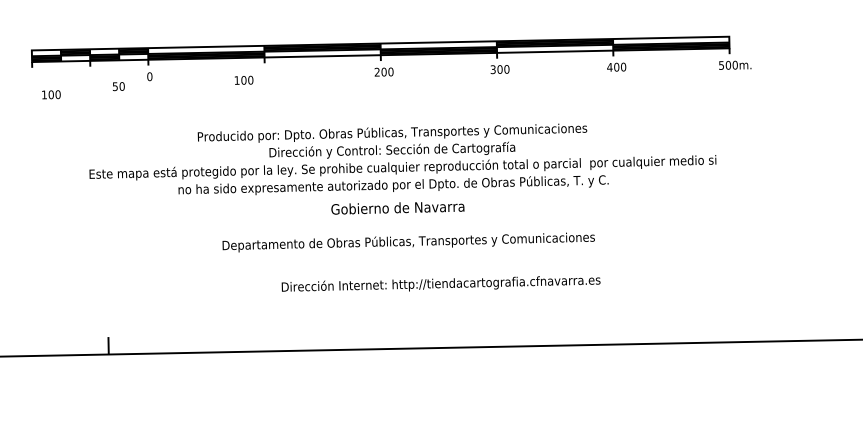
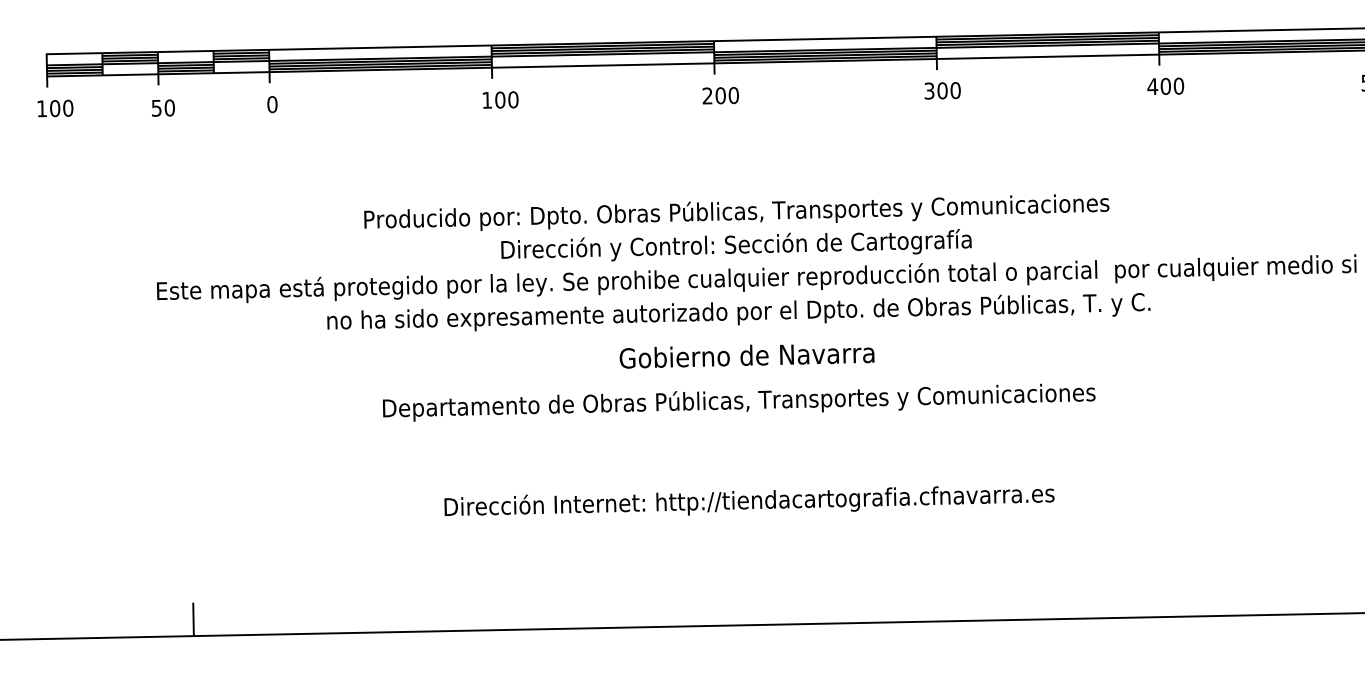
text: (243, 79) -> (499, 98), moved
text: (118, 86) -> (162, 107), moved
text: (51, 94) -> (55, 107), moved
text: (408, 242) -> (738, 402), moved
text: (440, 283) -> (748, 500), moved

